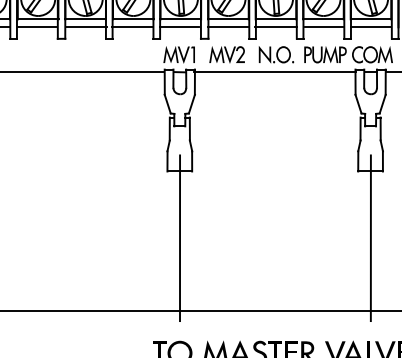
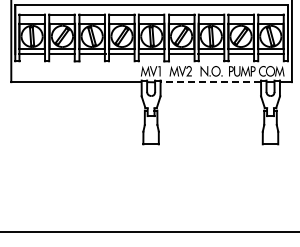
line: (274, 72) -> (210, 82), solid -> dashed
line: (180, 237) -> (151, 185), removed
line: (370, 237) -> (270, 185), removed

